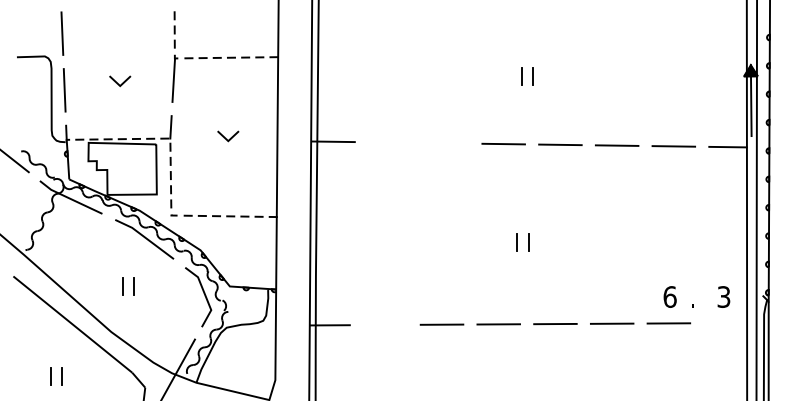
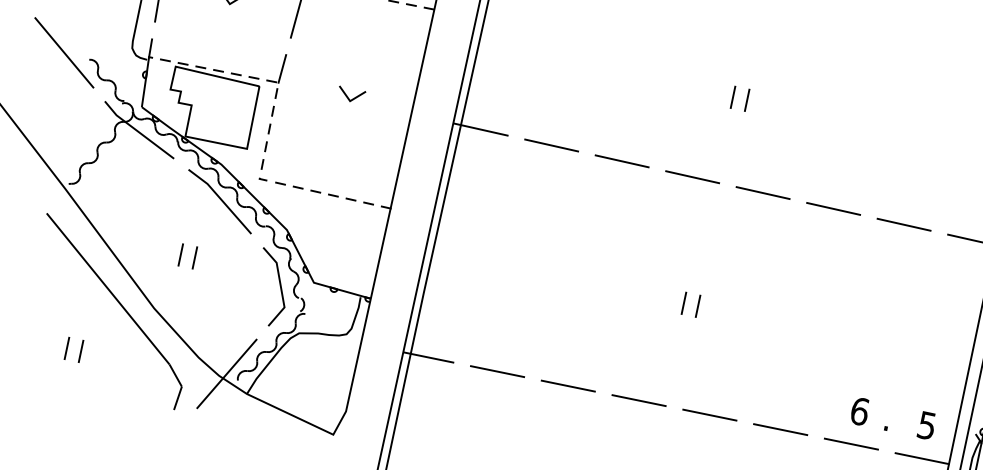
line: (390, 142) -> (551, 145), added
line: (446, 143) -> (621, 161), added
text: (724, 296) -> (927, 425), 3 -> 5
line: (725, 322) -> (922, 457), added
line: (385, 324) -> (497, 371), added

